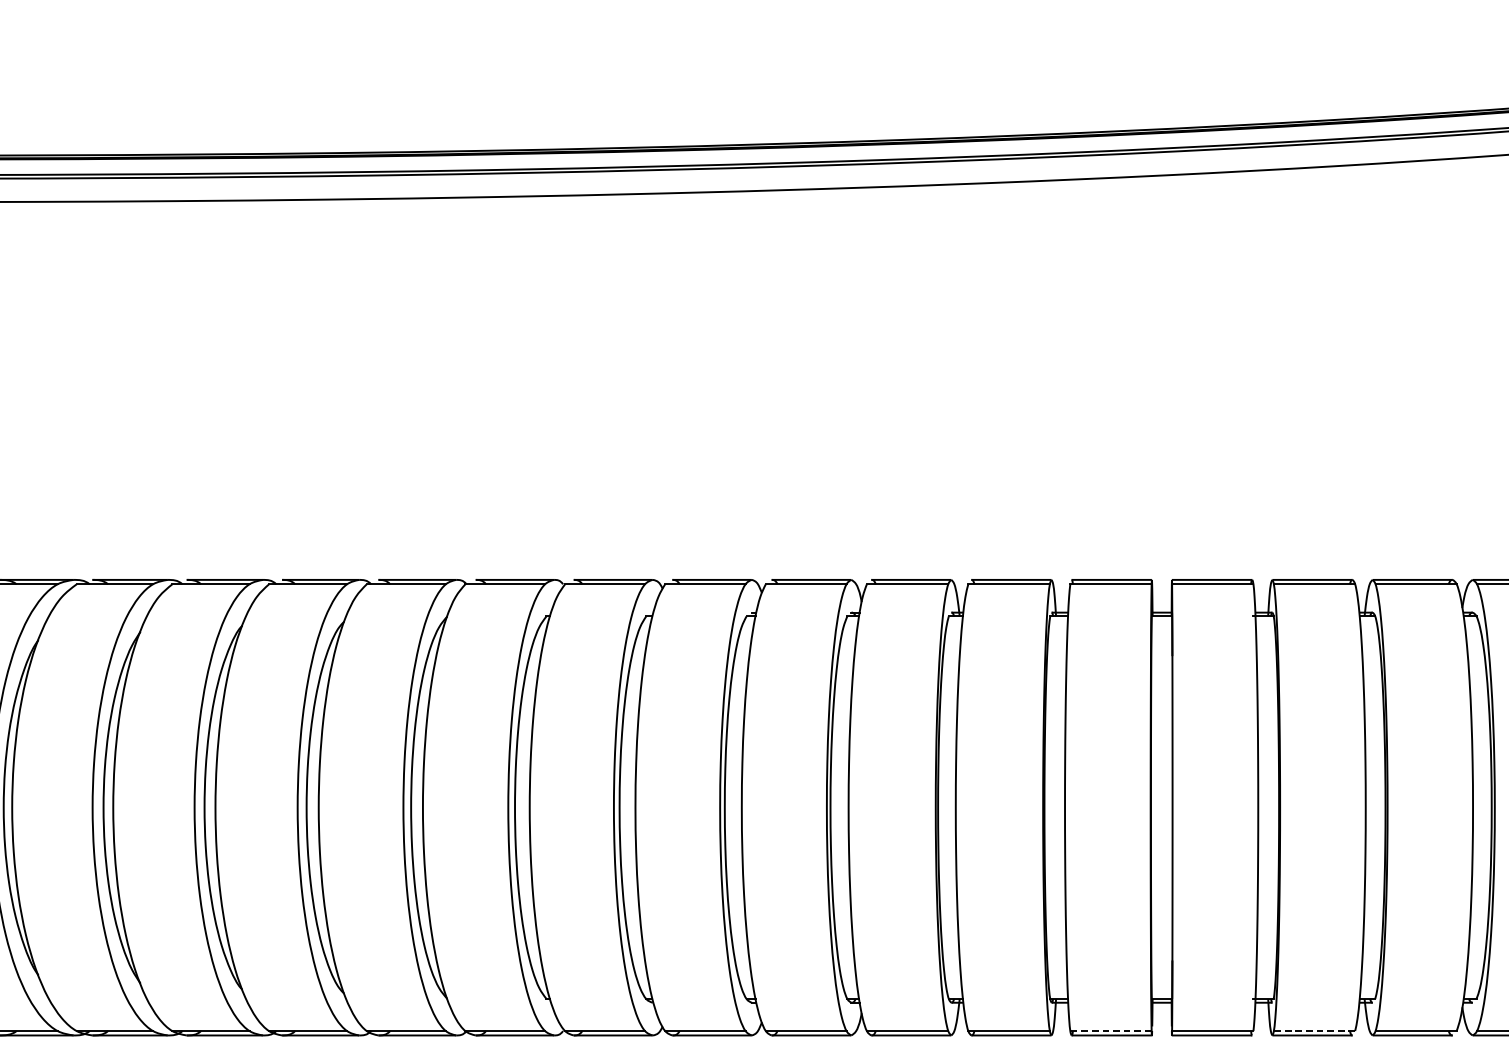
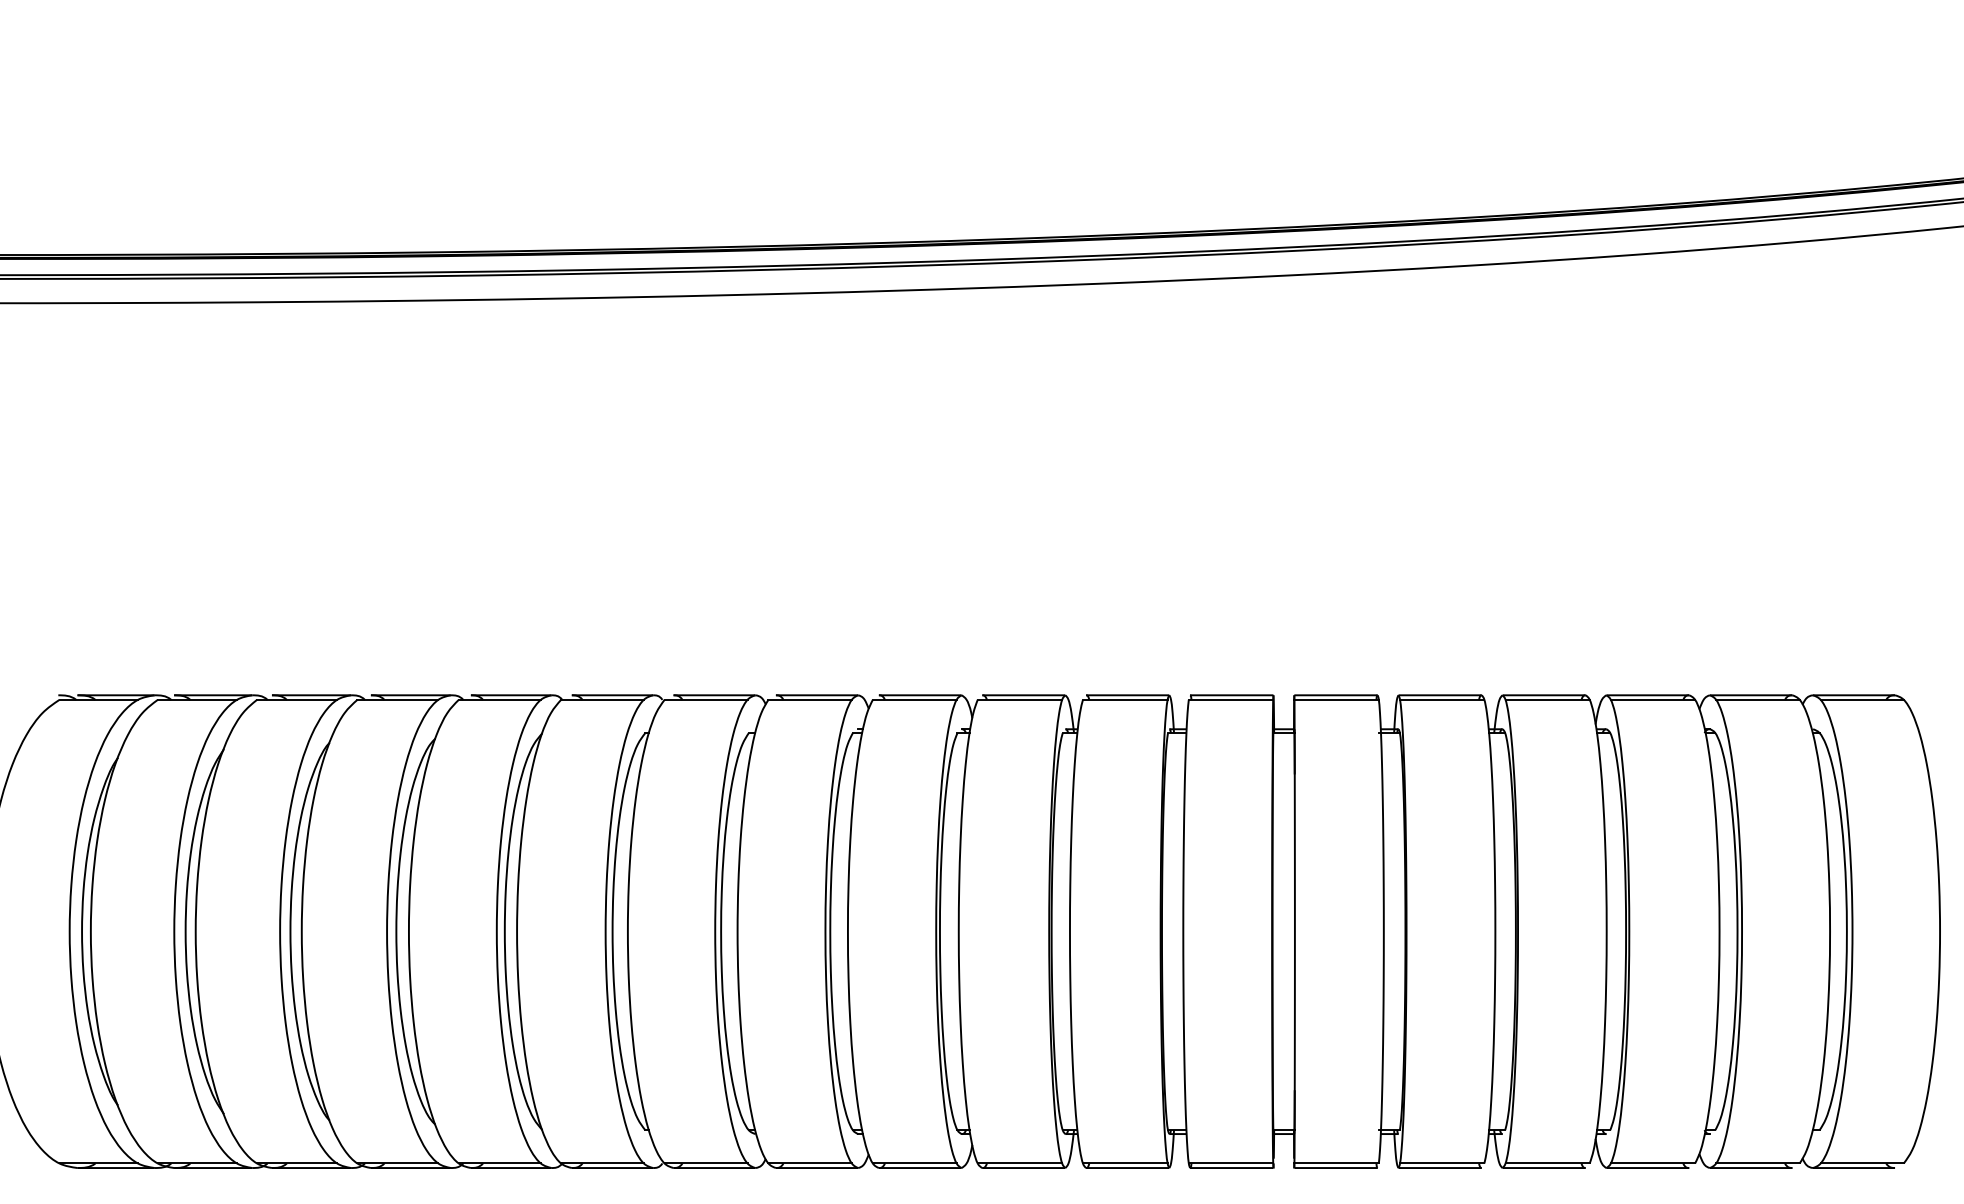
line: (1110, 1031) -> (1230, 1163), dashed -> solid
line: (1313, 1031) -> (1441, 1163), dashed -> solid

